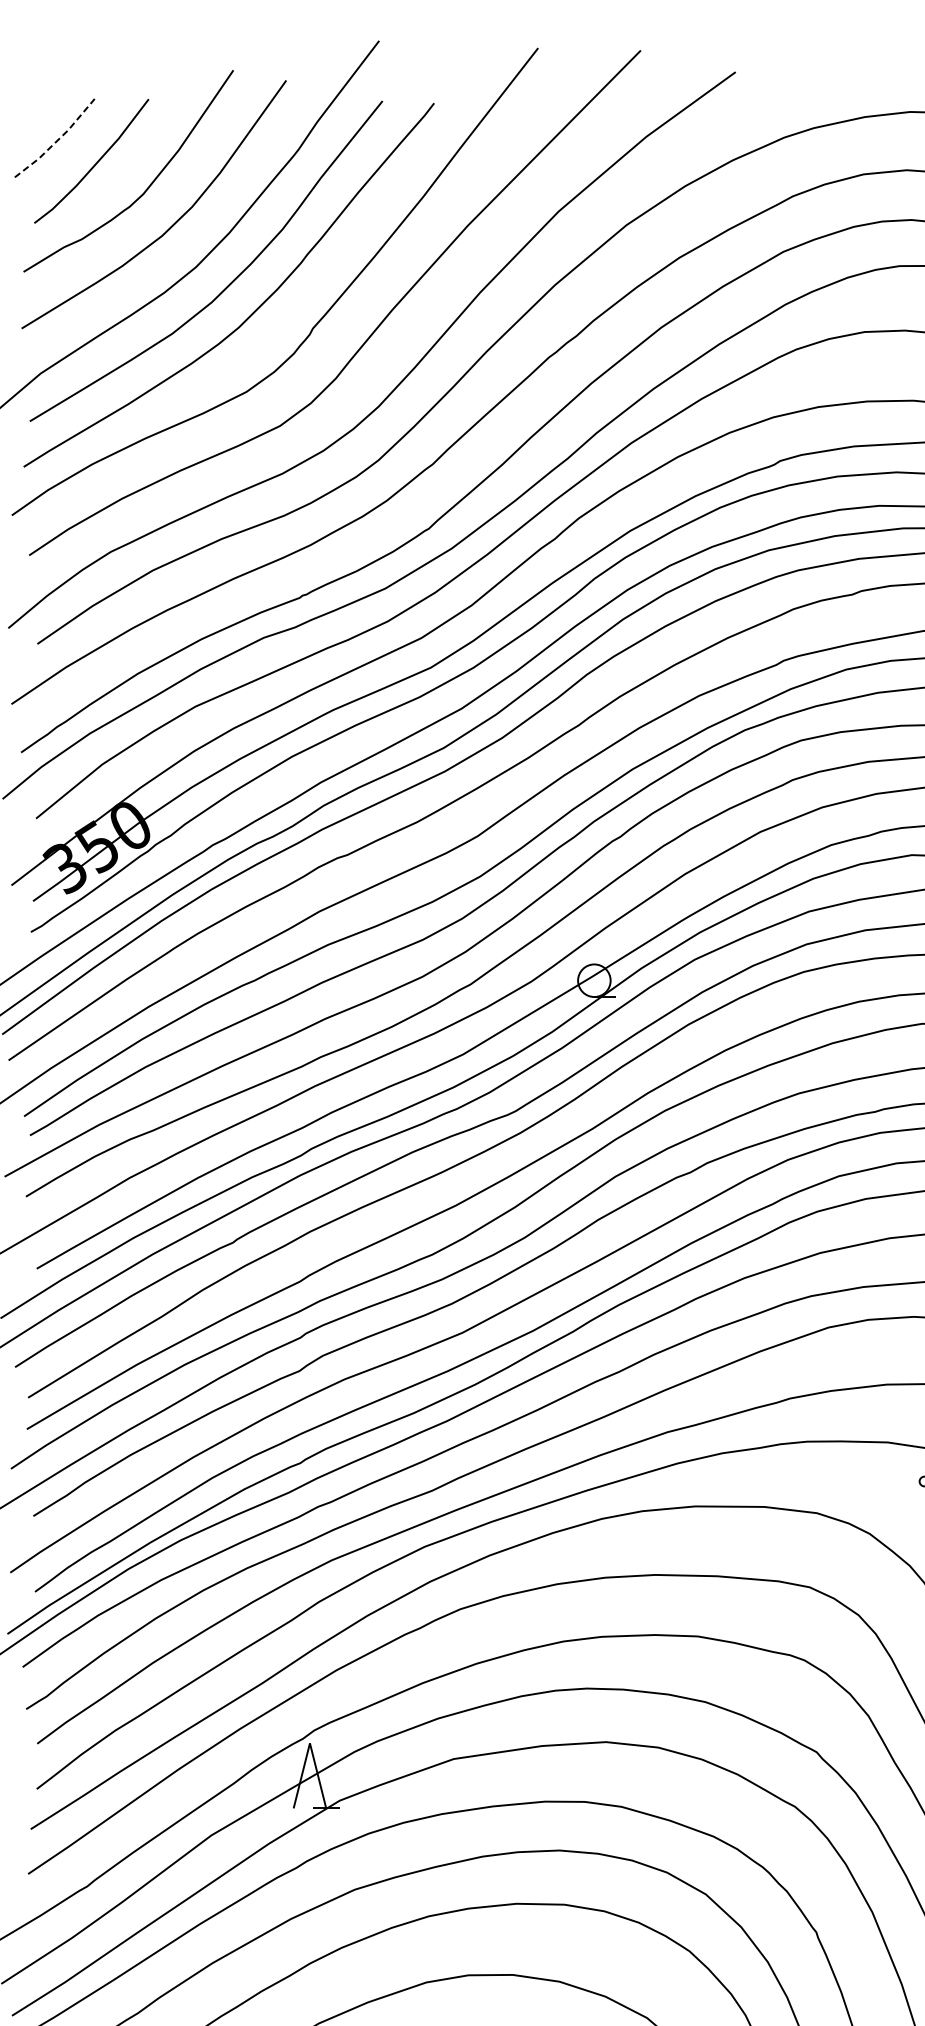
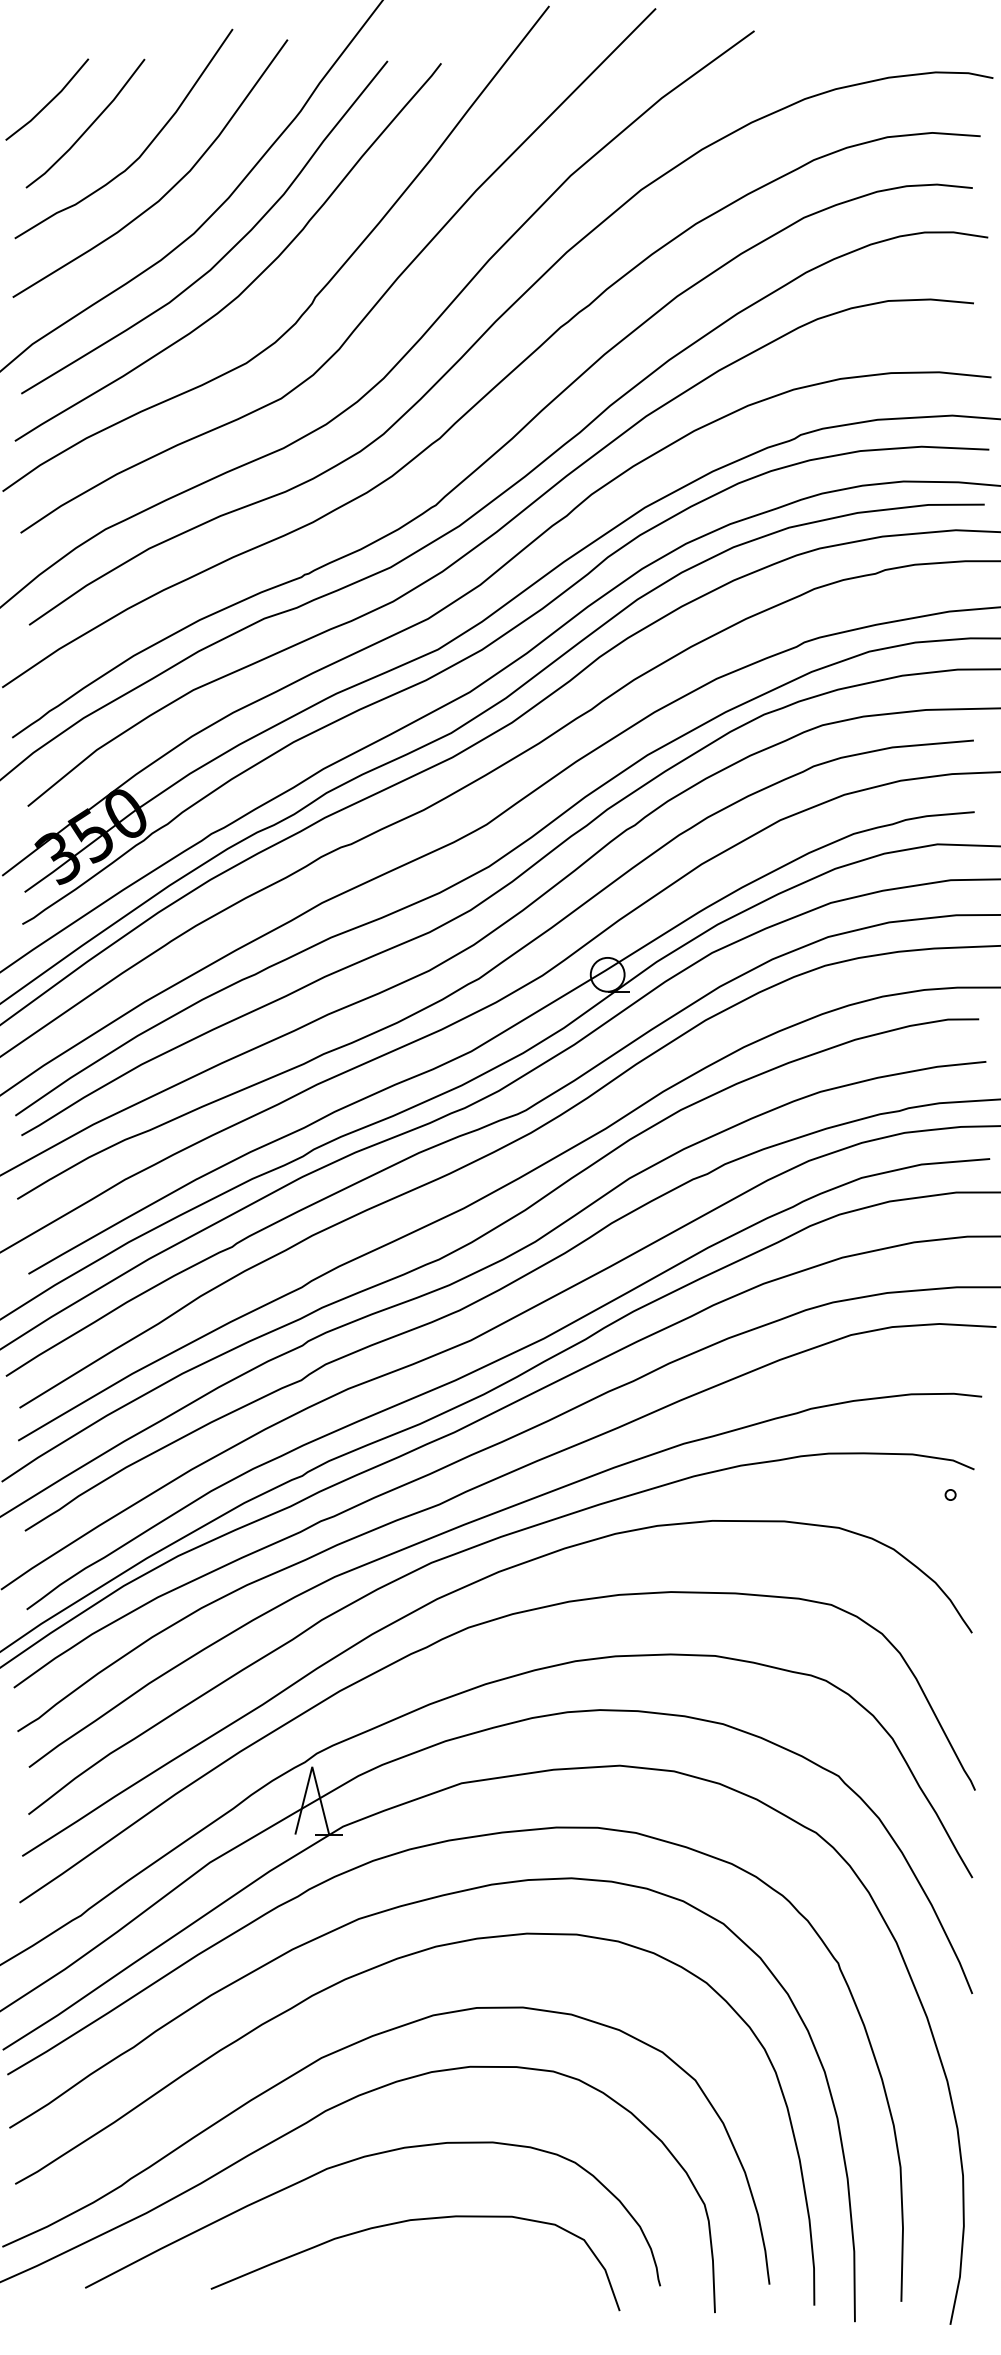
line: (56, 140) -> (49, 102), dashed -> solid

